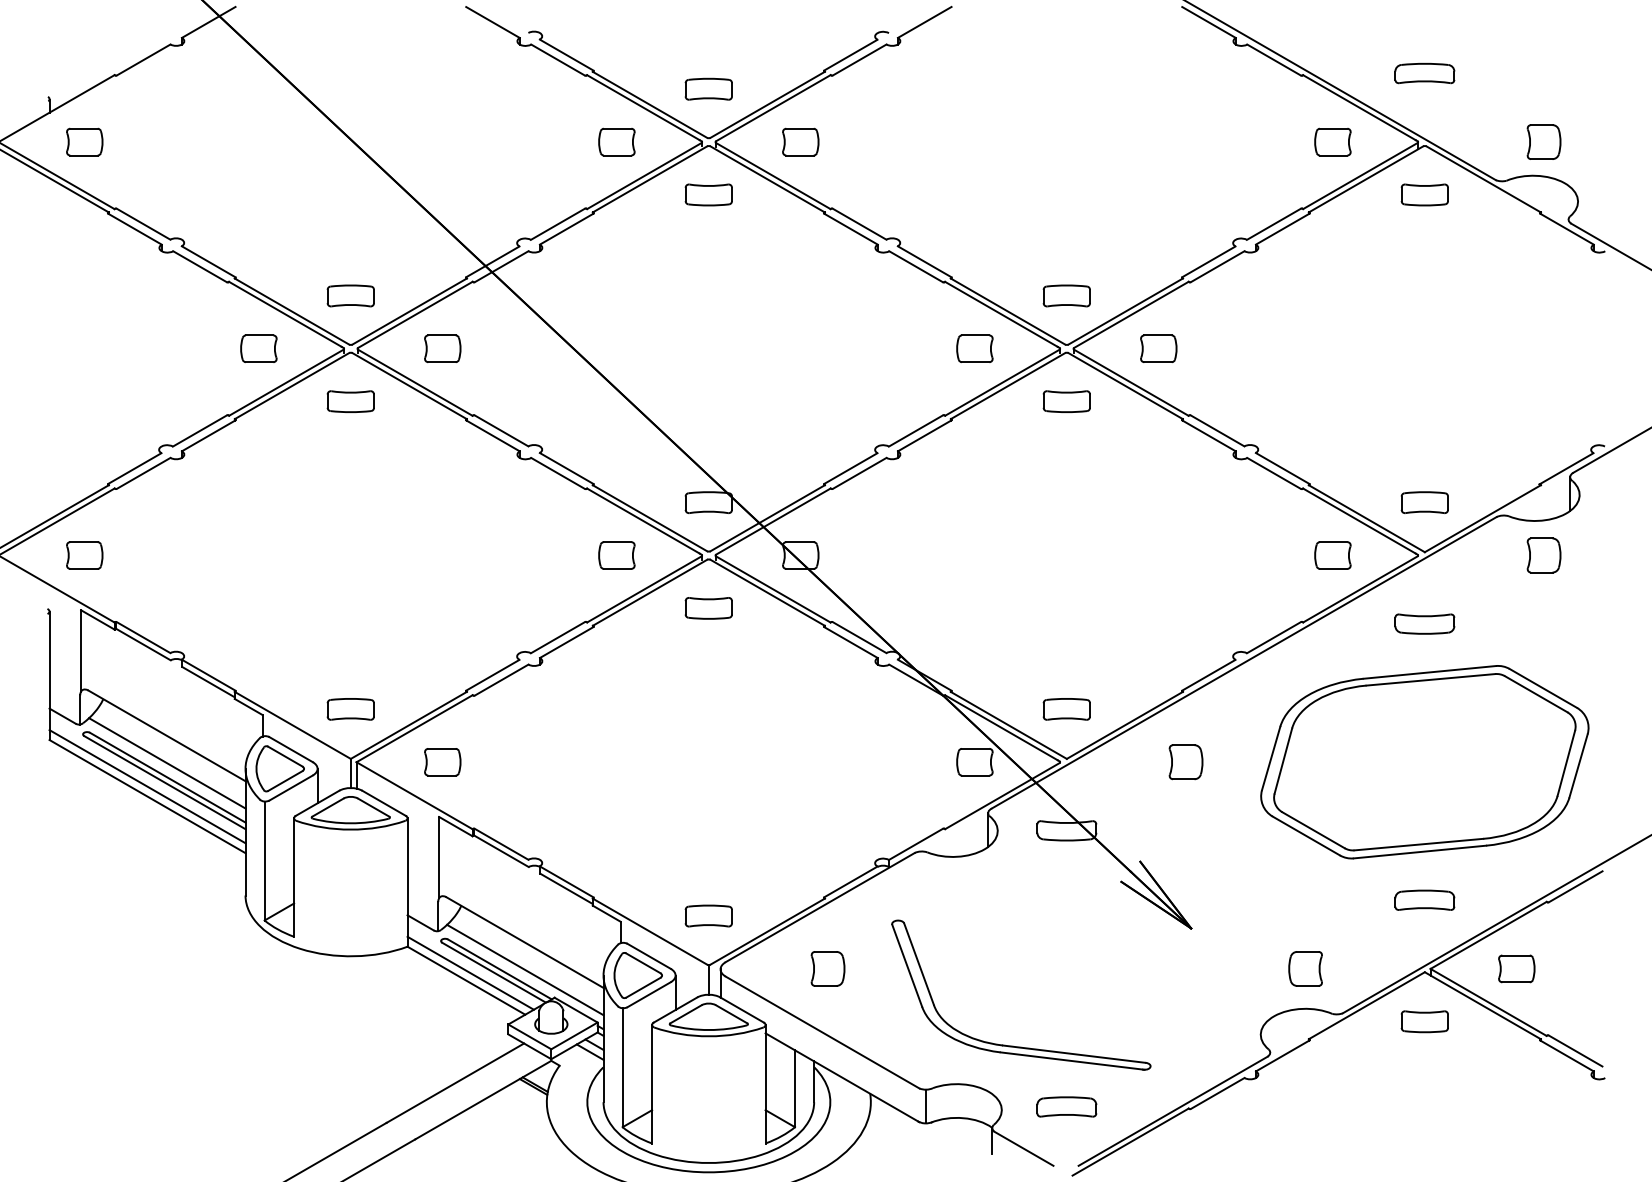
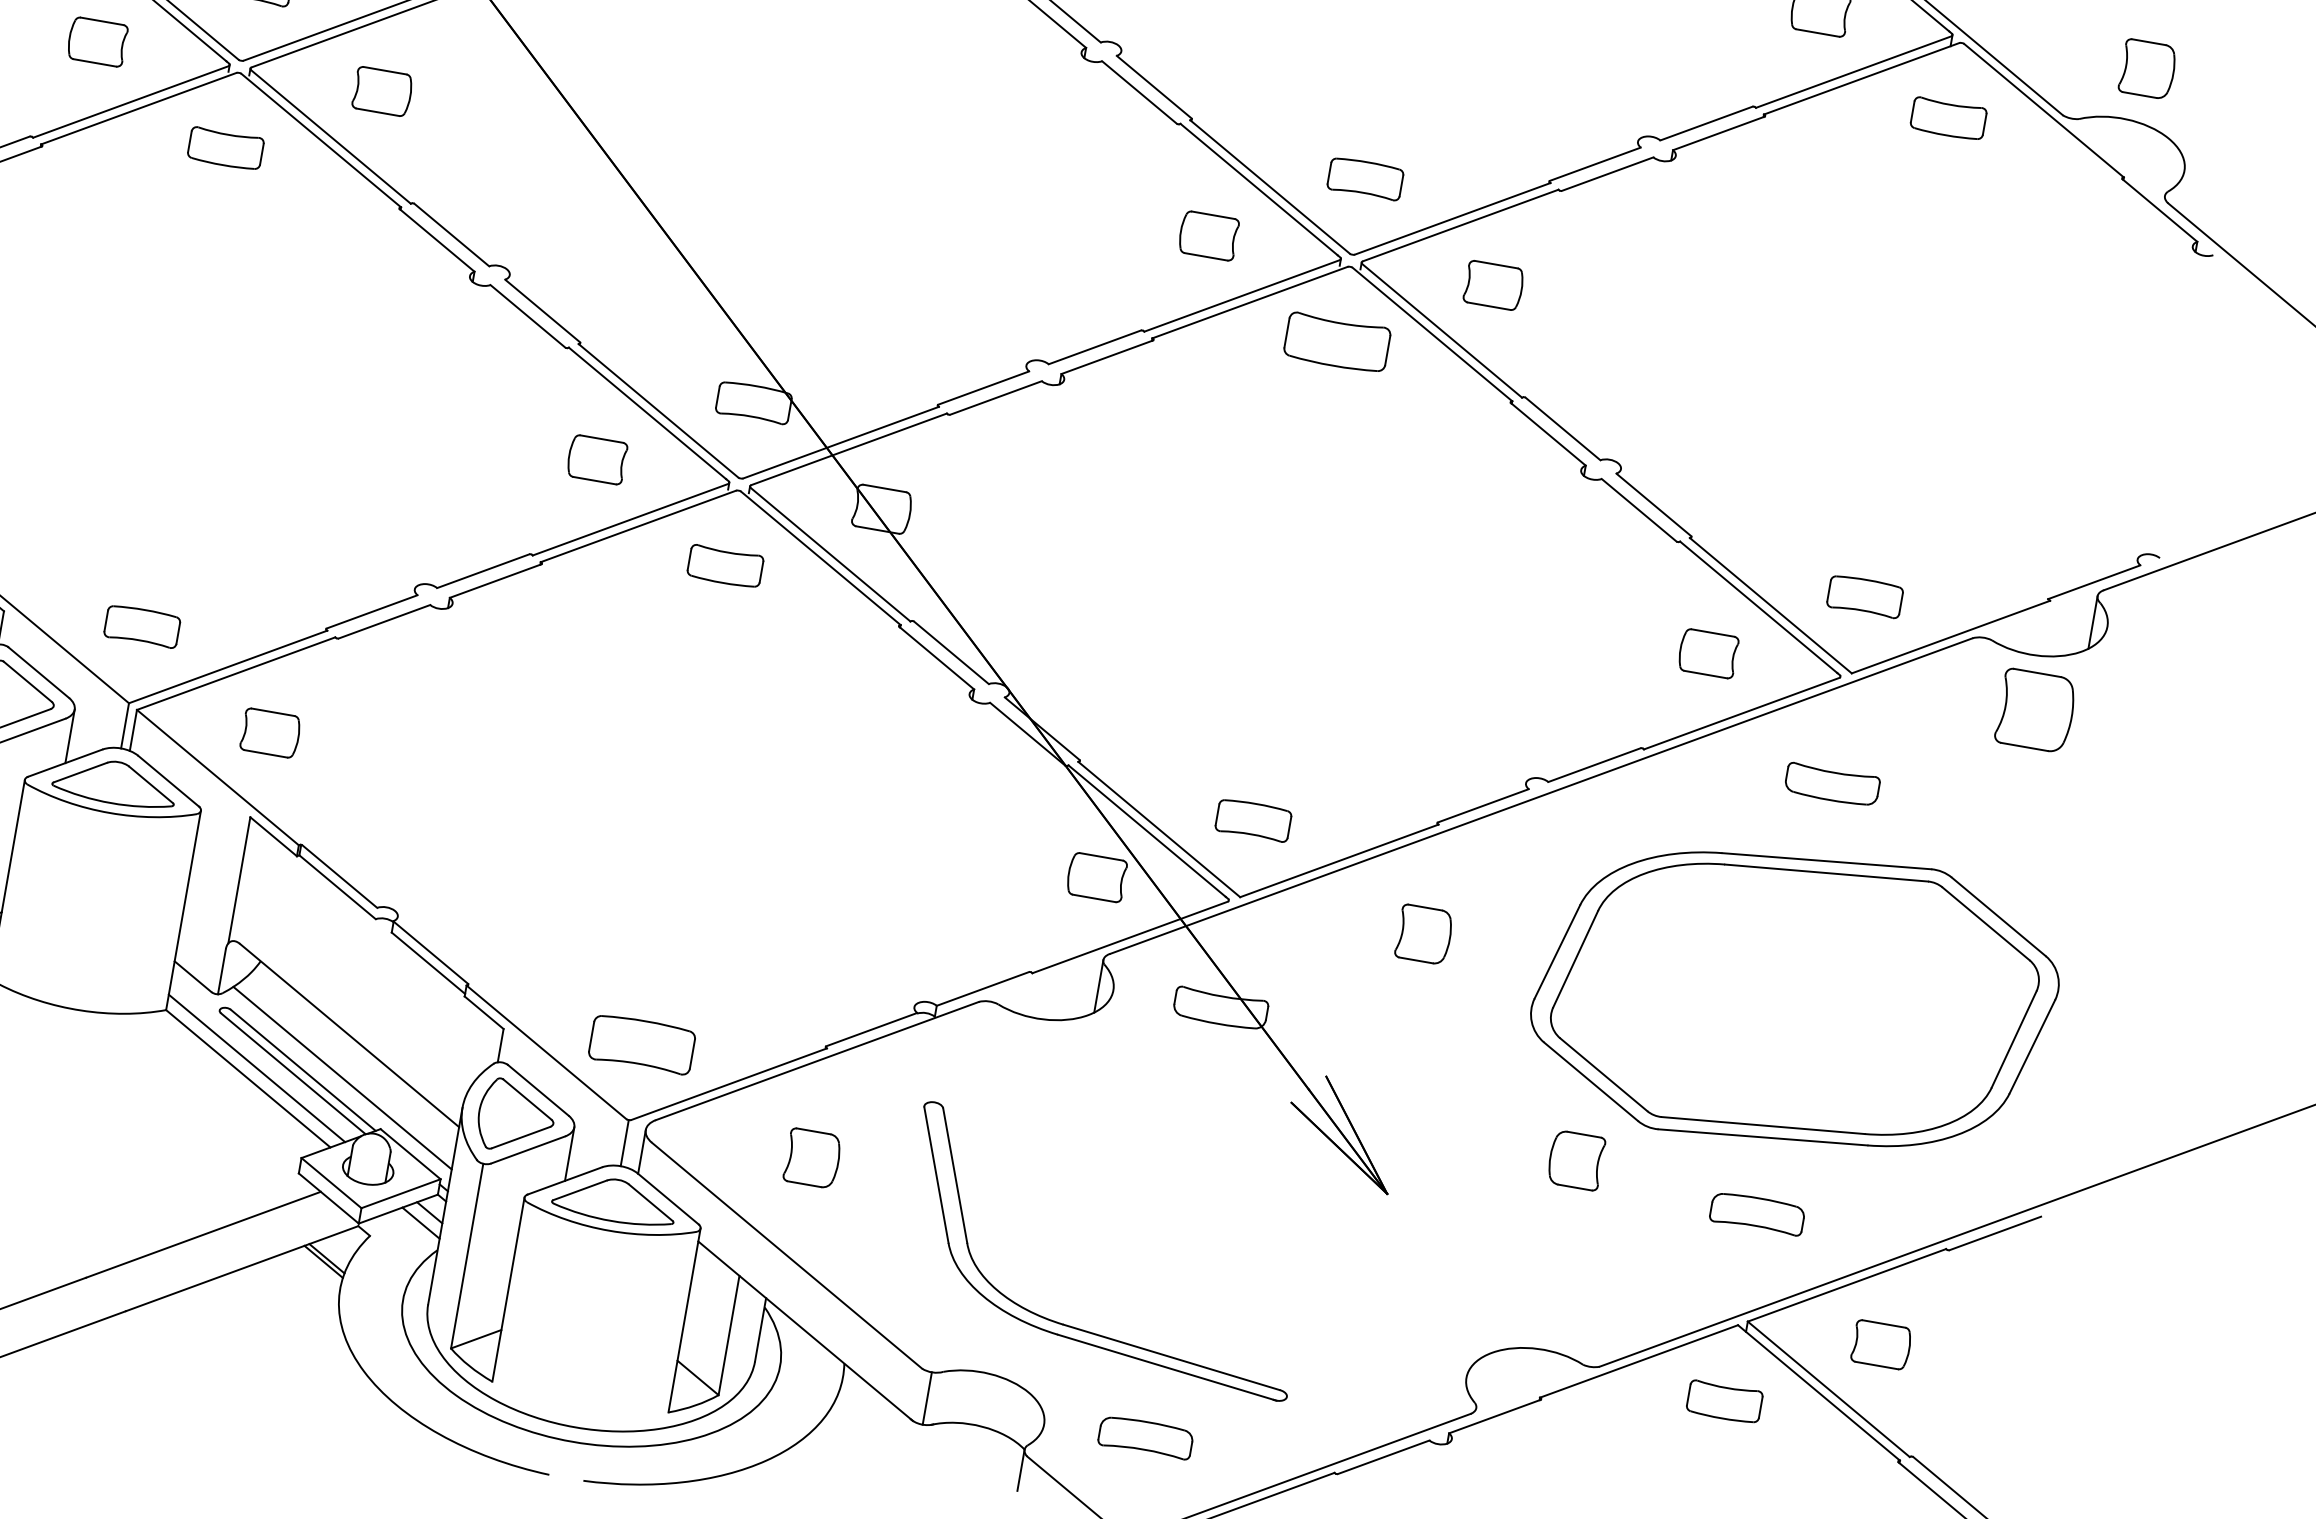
part: (1066, 401) -> (1336, 342), size x1.4
part: (1543, 555) -> (2035, 710), size x1.4
part: (708, 915) -> (641, 1043), size x1.4
part: (1305, 968) -> (1576, 1159), moved

